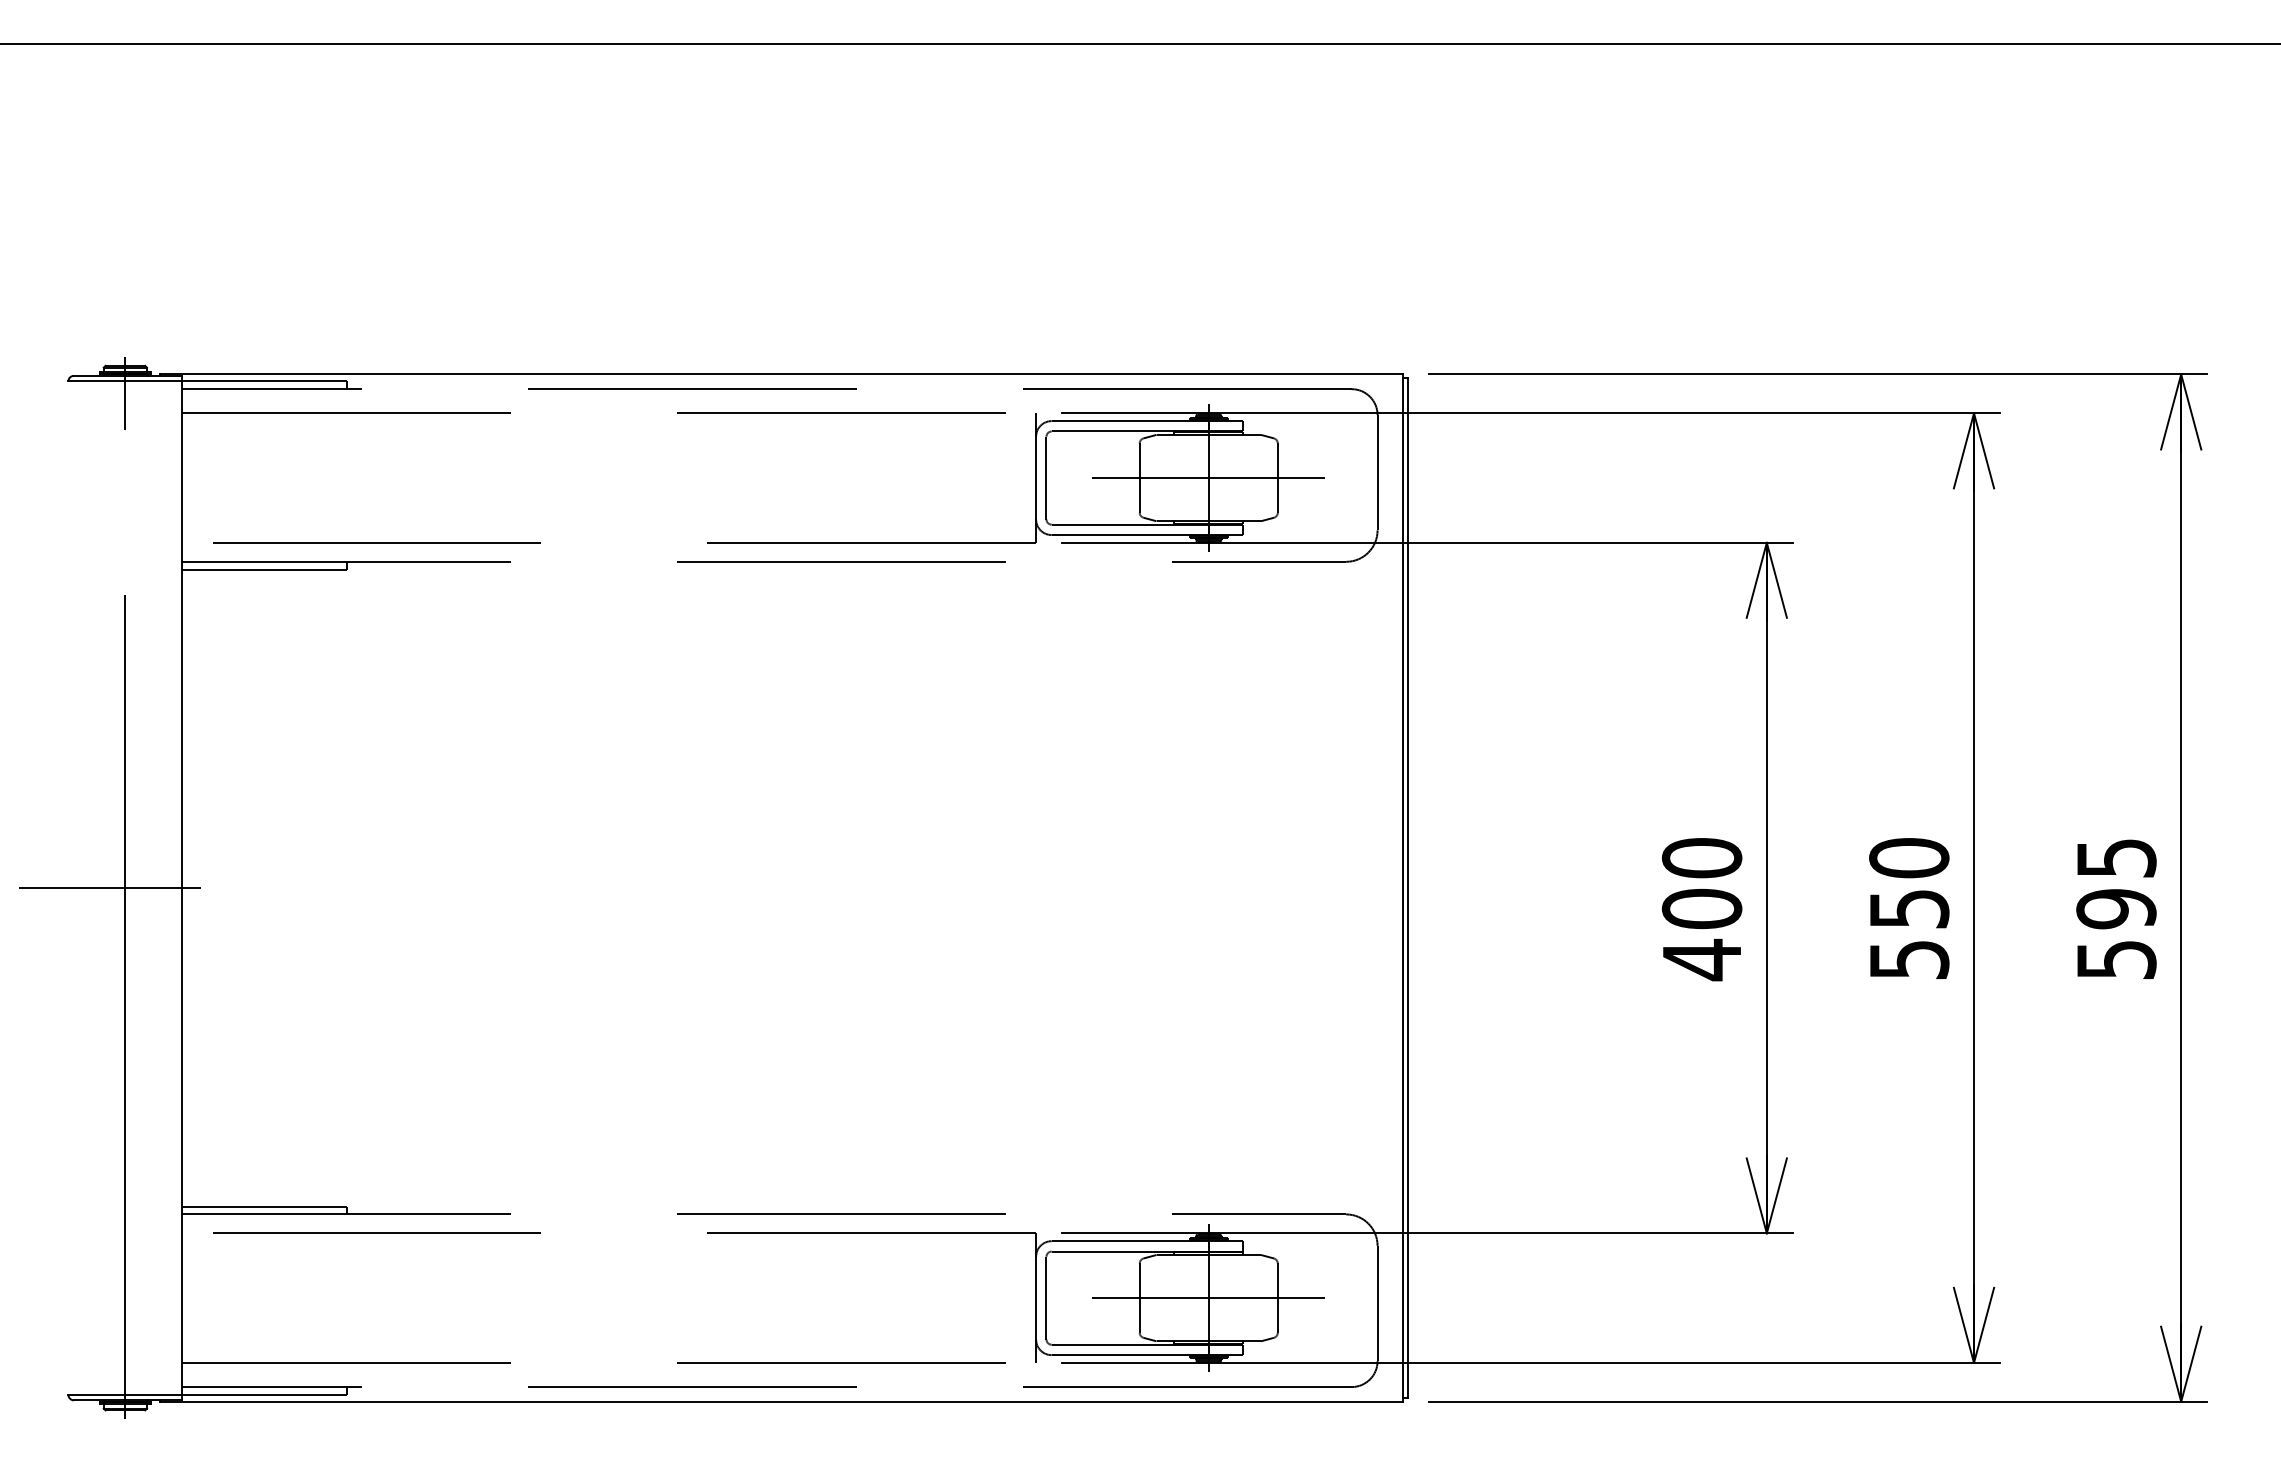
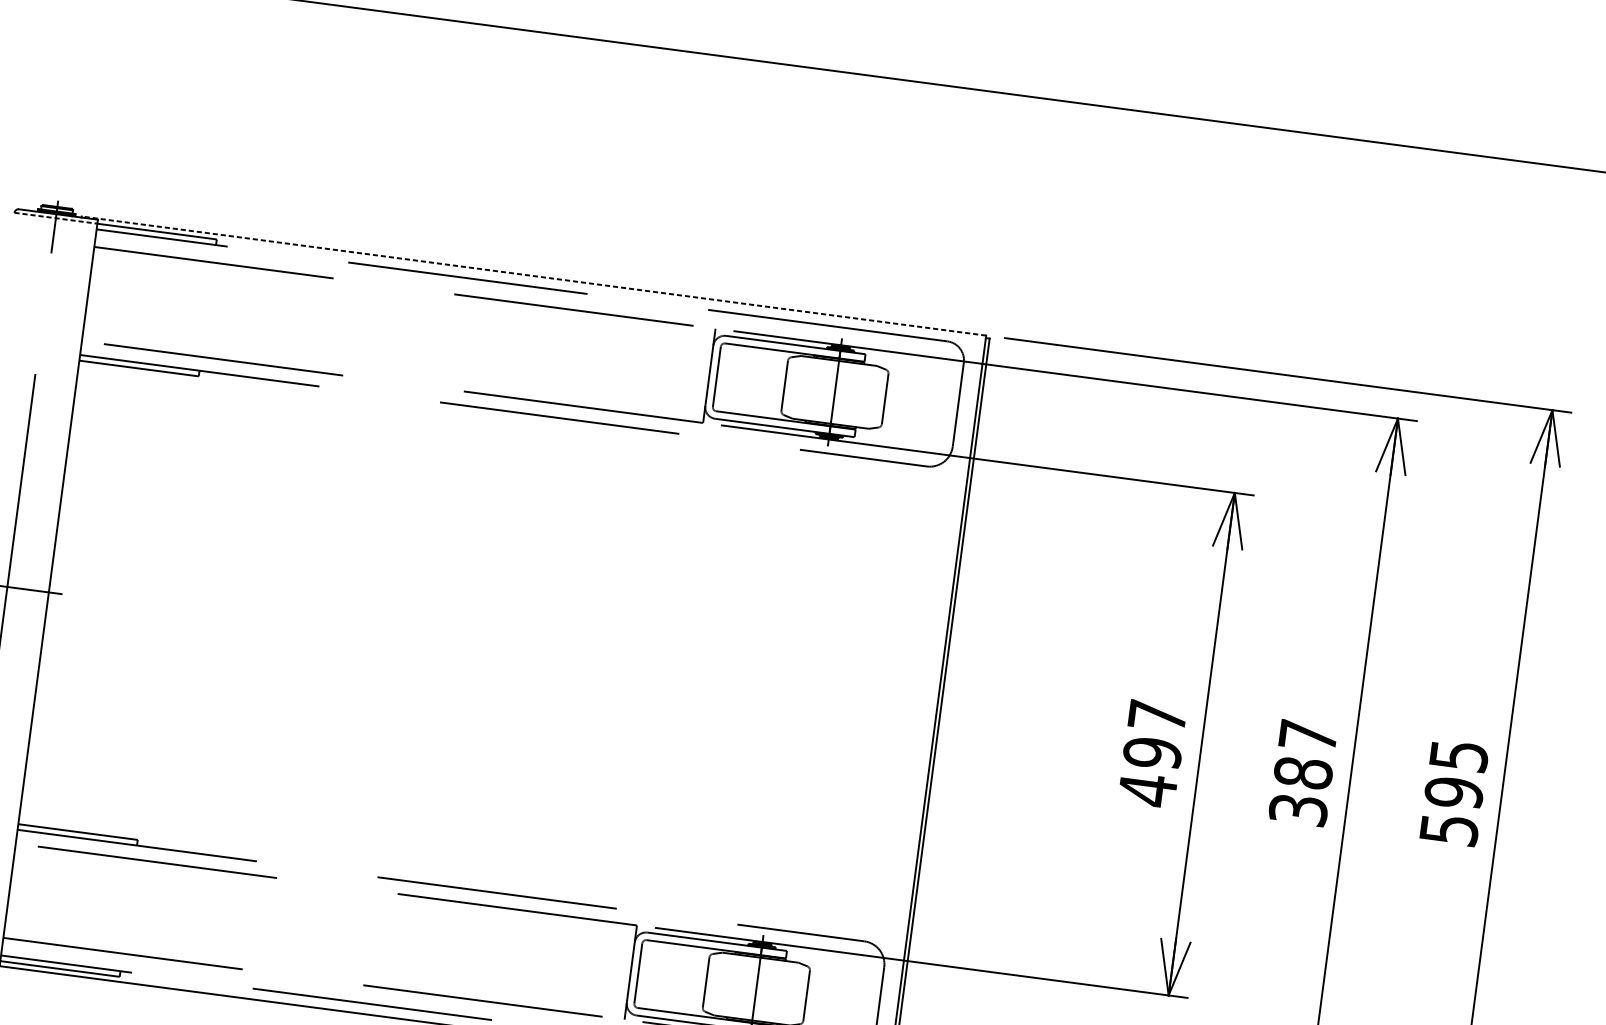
line: (781, 374) -> (534, 276), solid -> dashed
line: (125, 381) -> (56, 218), solid -> dashed
line: (1208, 478) -> (834, 392), removed
text: (1701, 883) -> (1154, 734), 400 -> 497
text: (1909, 908) -> (1303, 772), 550 -> 387
line: (1208, 1298) -> (756, 989), removed

